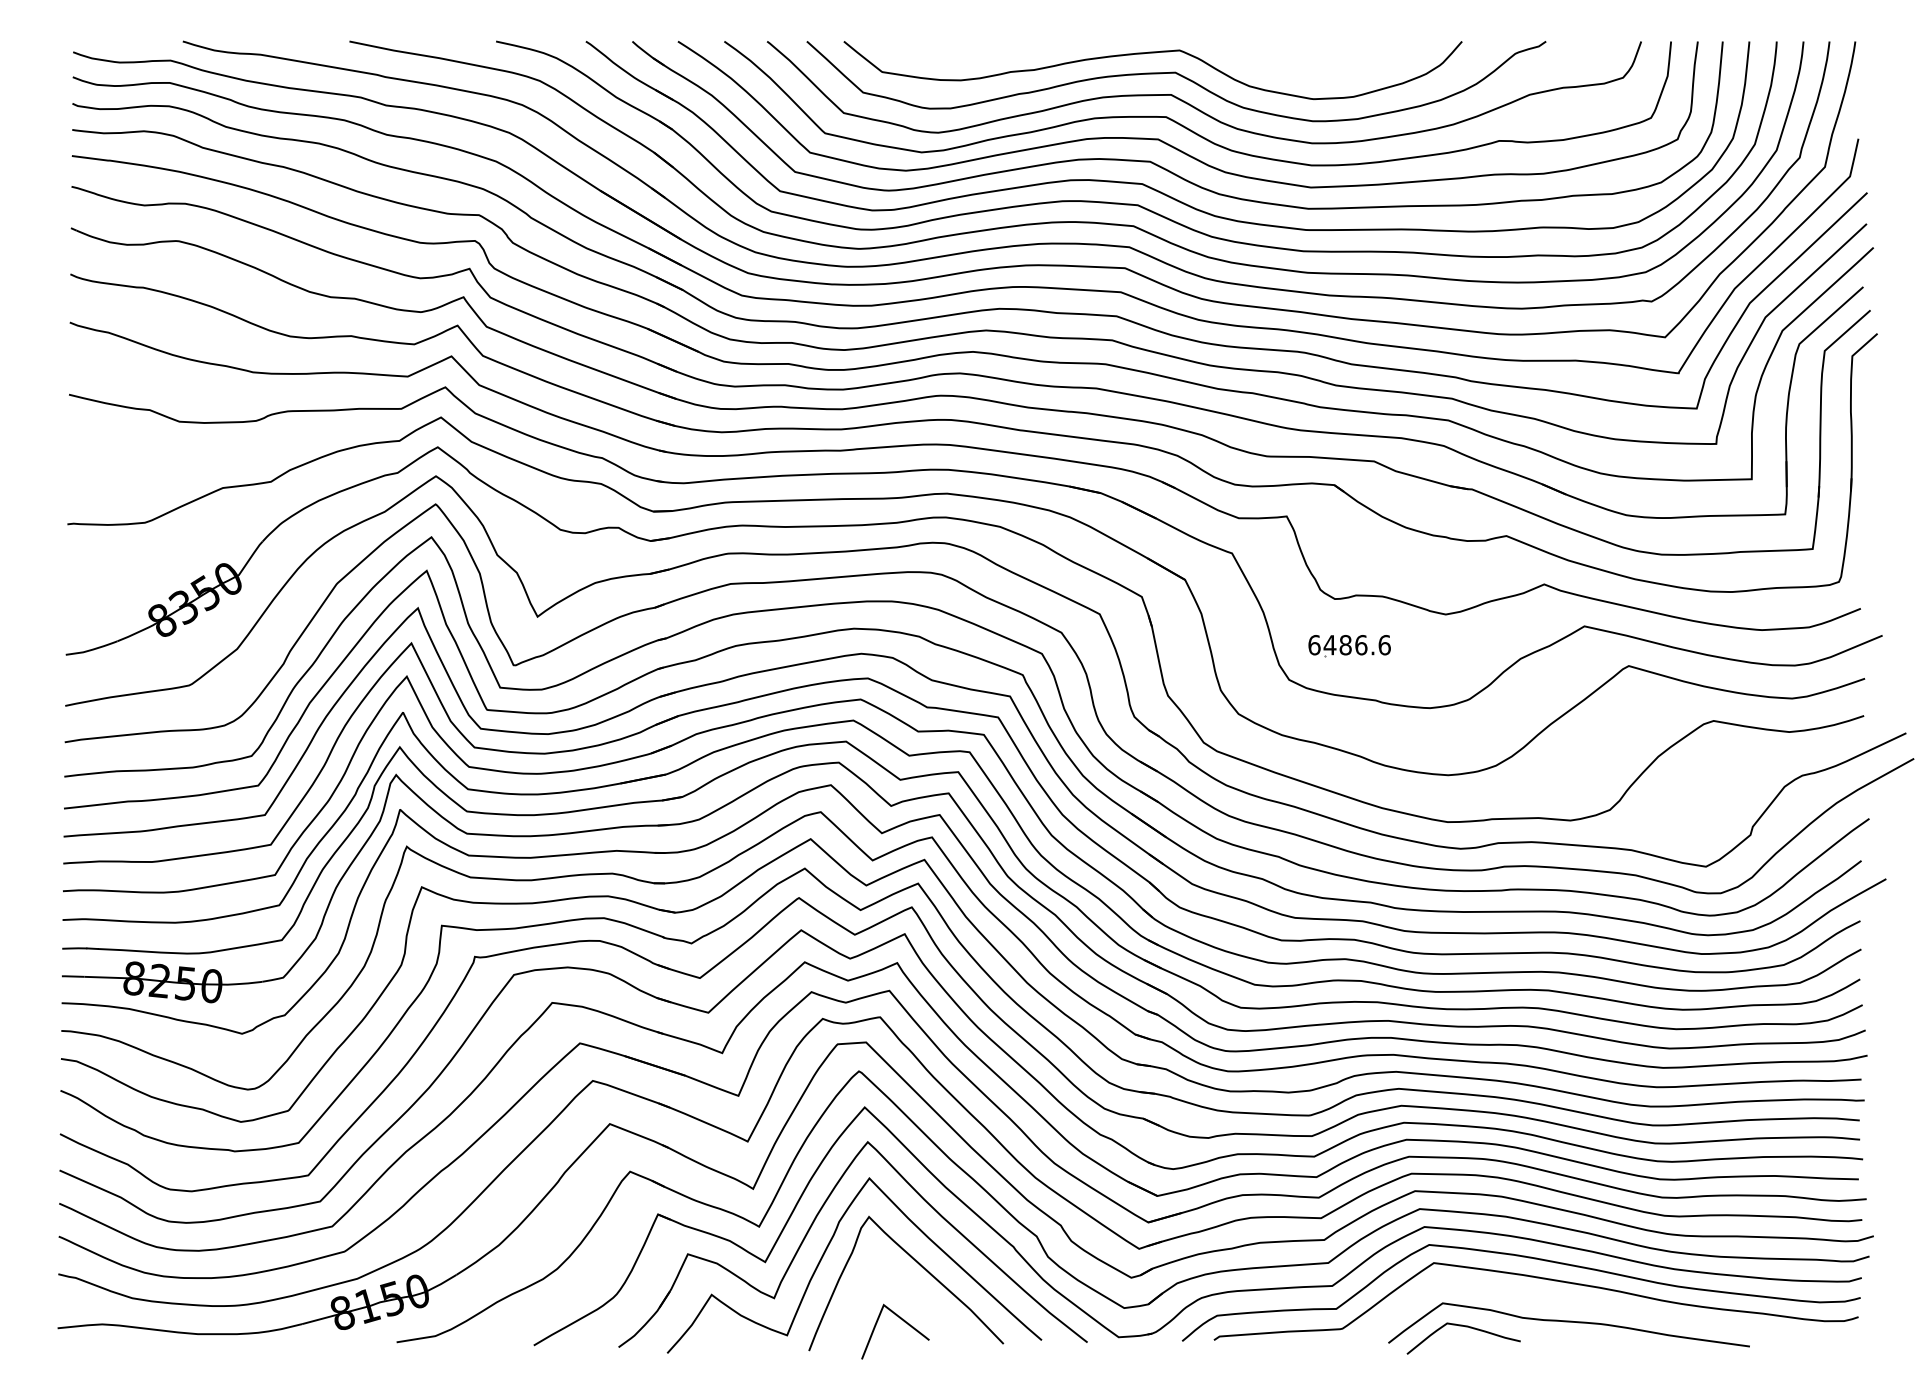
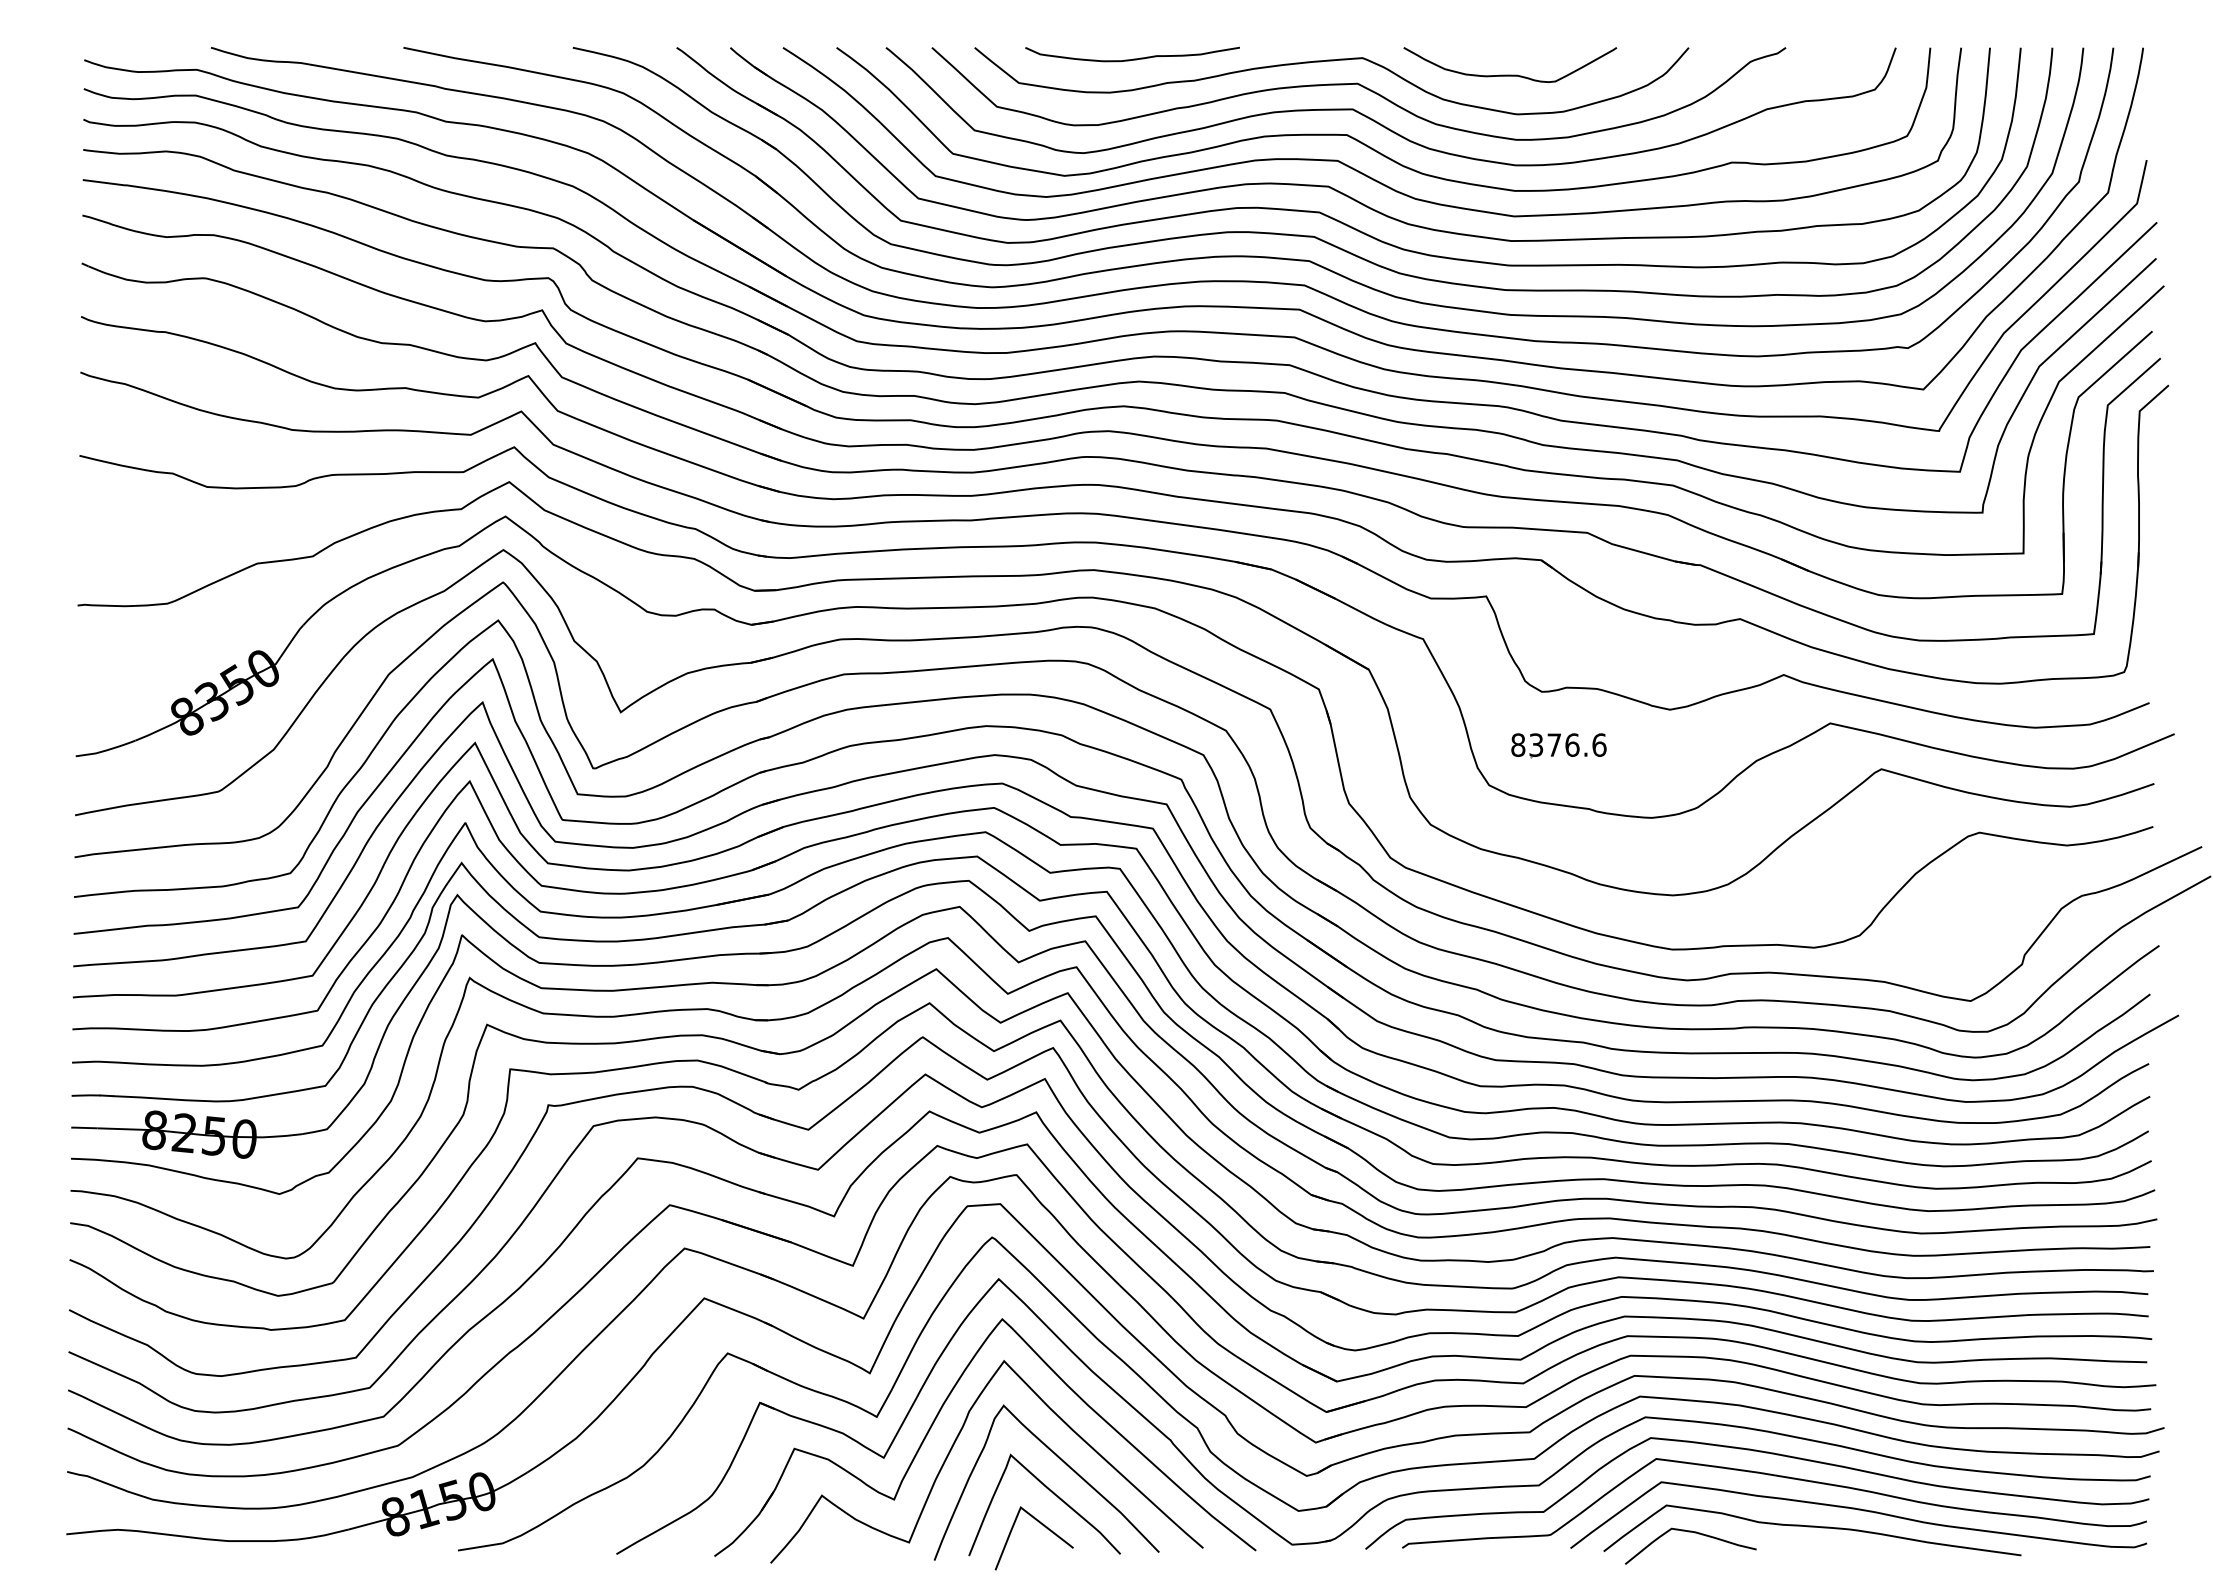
curve: (981, 50) -> (1133, 58), added
curve: (1307, 64) -> (1510, 74), added
text: (1330, 644) -> (1536, 744), 6486.6 -> 8376.6
curve: (912, 1293) -> (1053, 1494), added
curve: (1608, 1307) -> (1858, 1510), added

